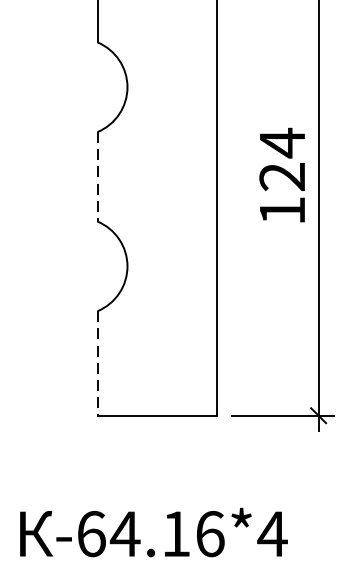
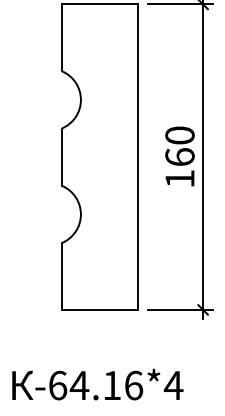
text: (281, 158) -> (179, 145), 124 -> 160
line: (97, 177) -> (61, 157), dashed -> solid
line: (97, 365) -> (61, 277), dashed -> solid

